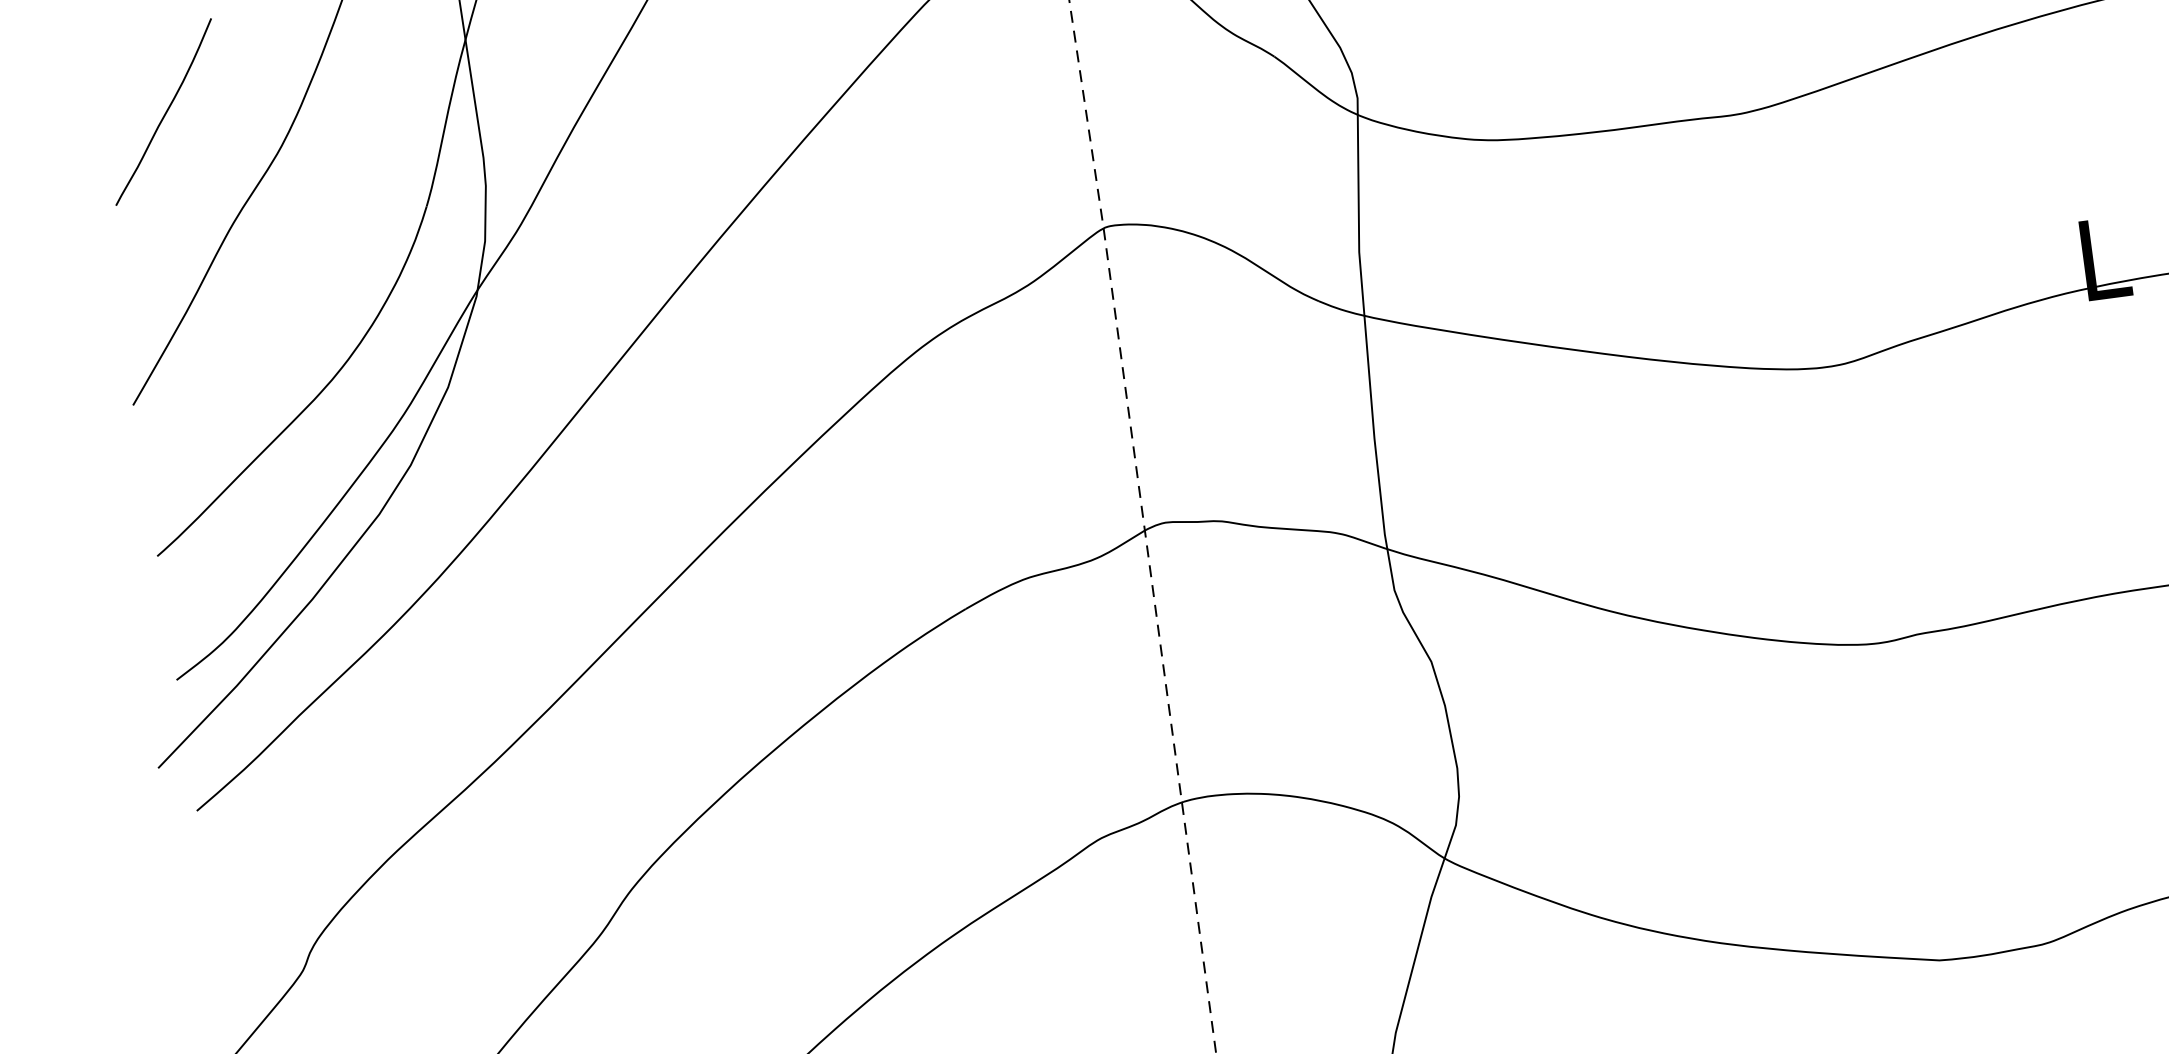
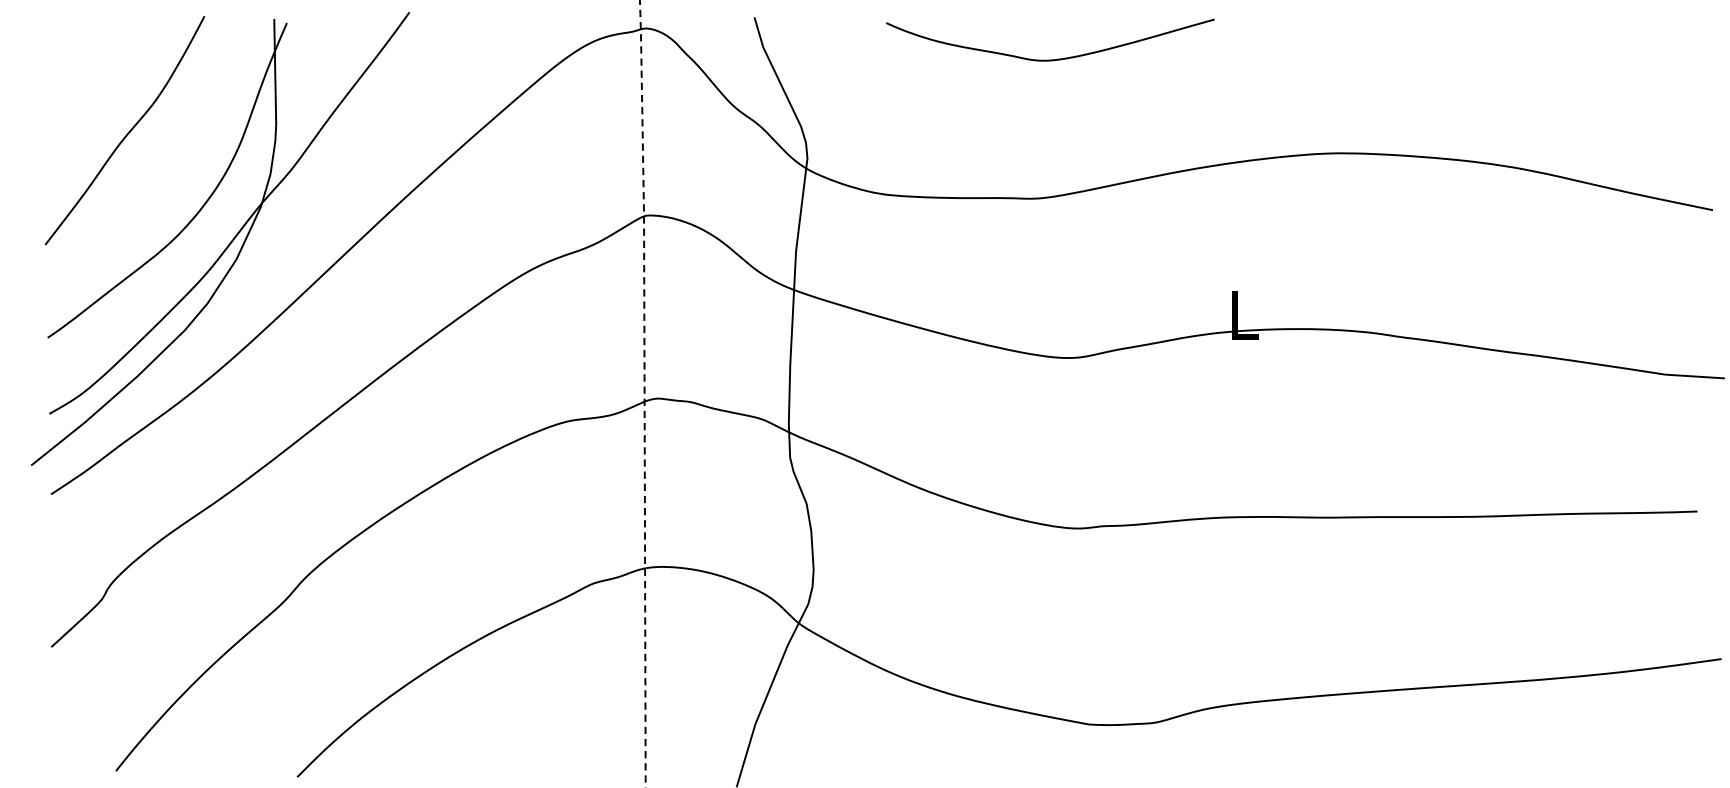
curve: (164, 113) -> (87, 71), removed

